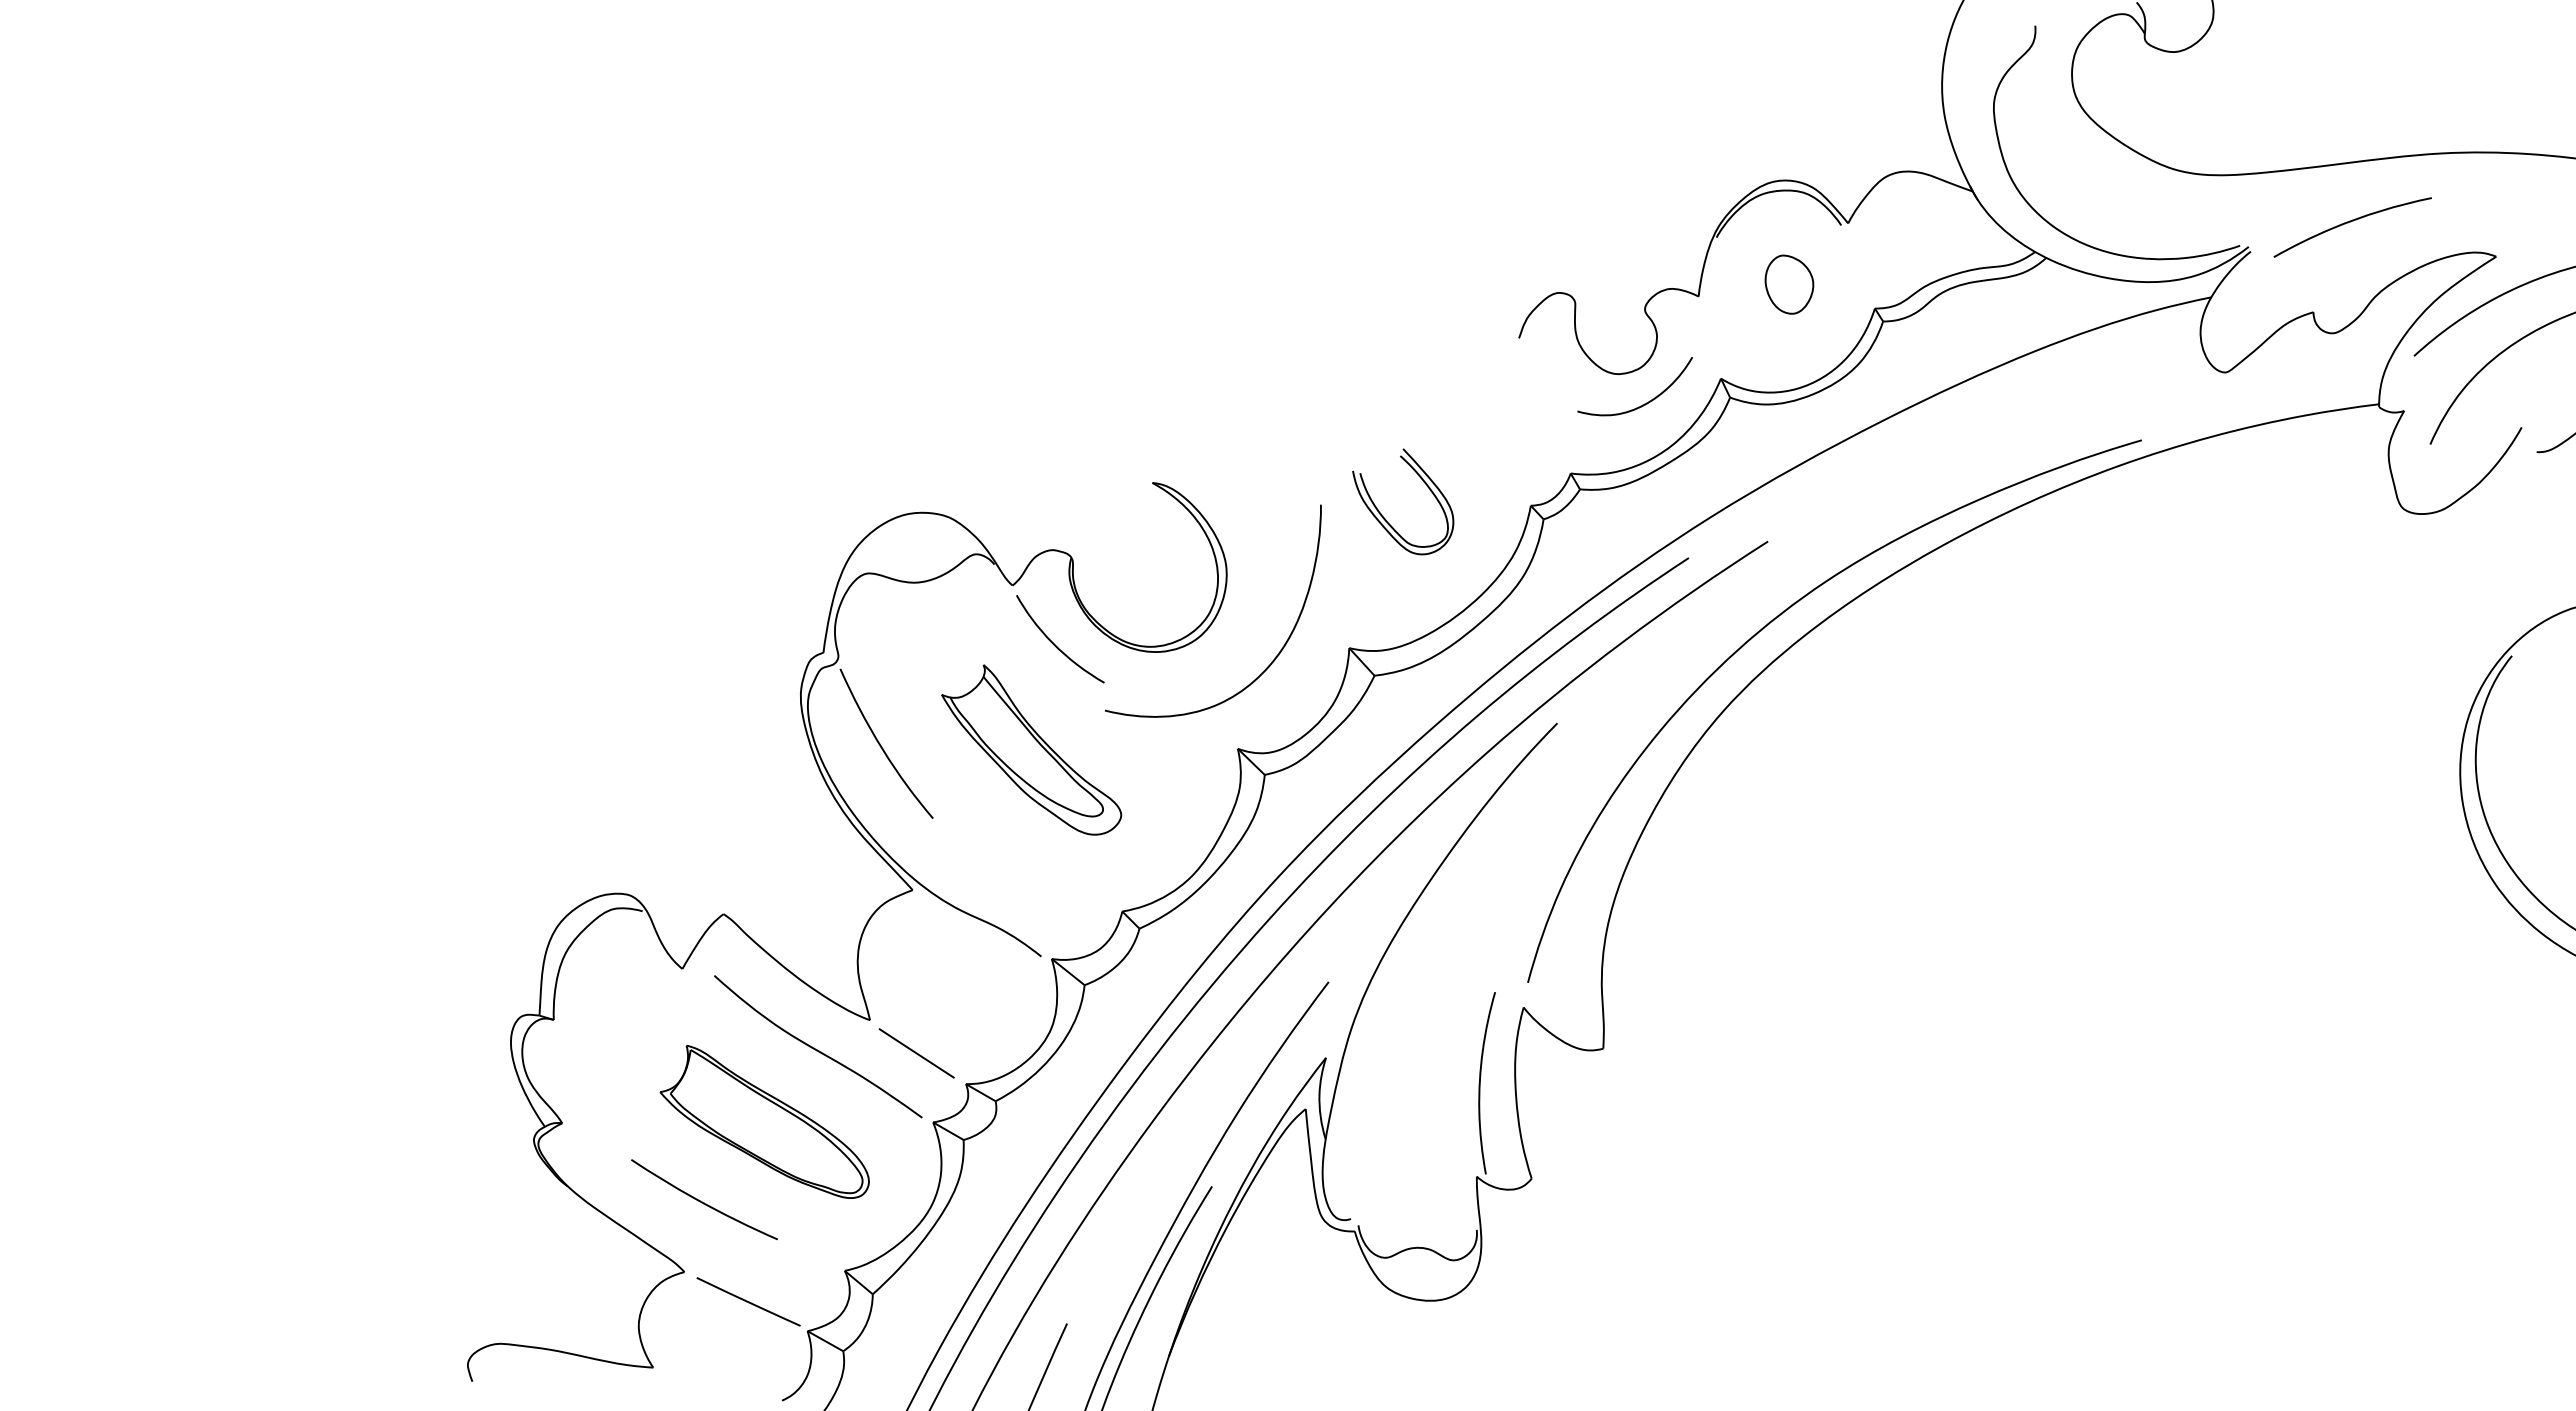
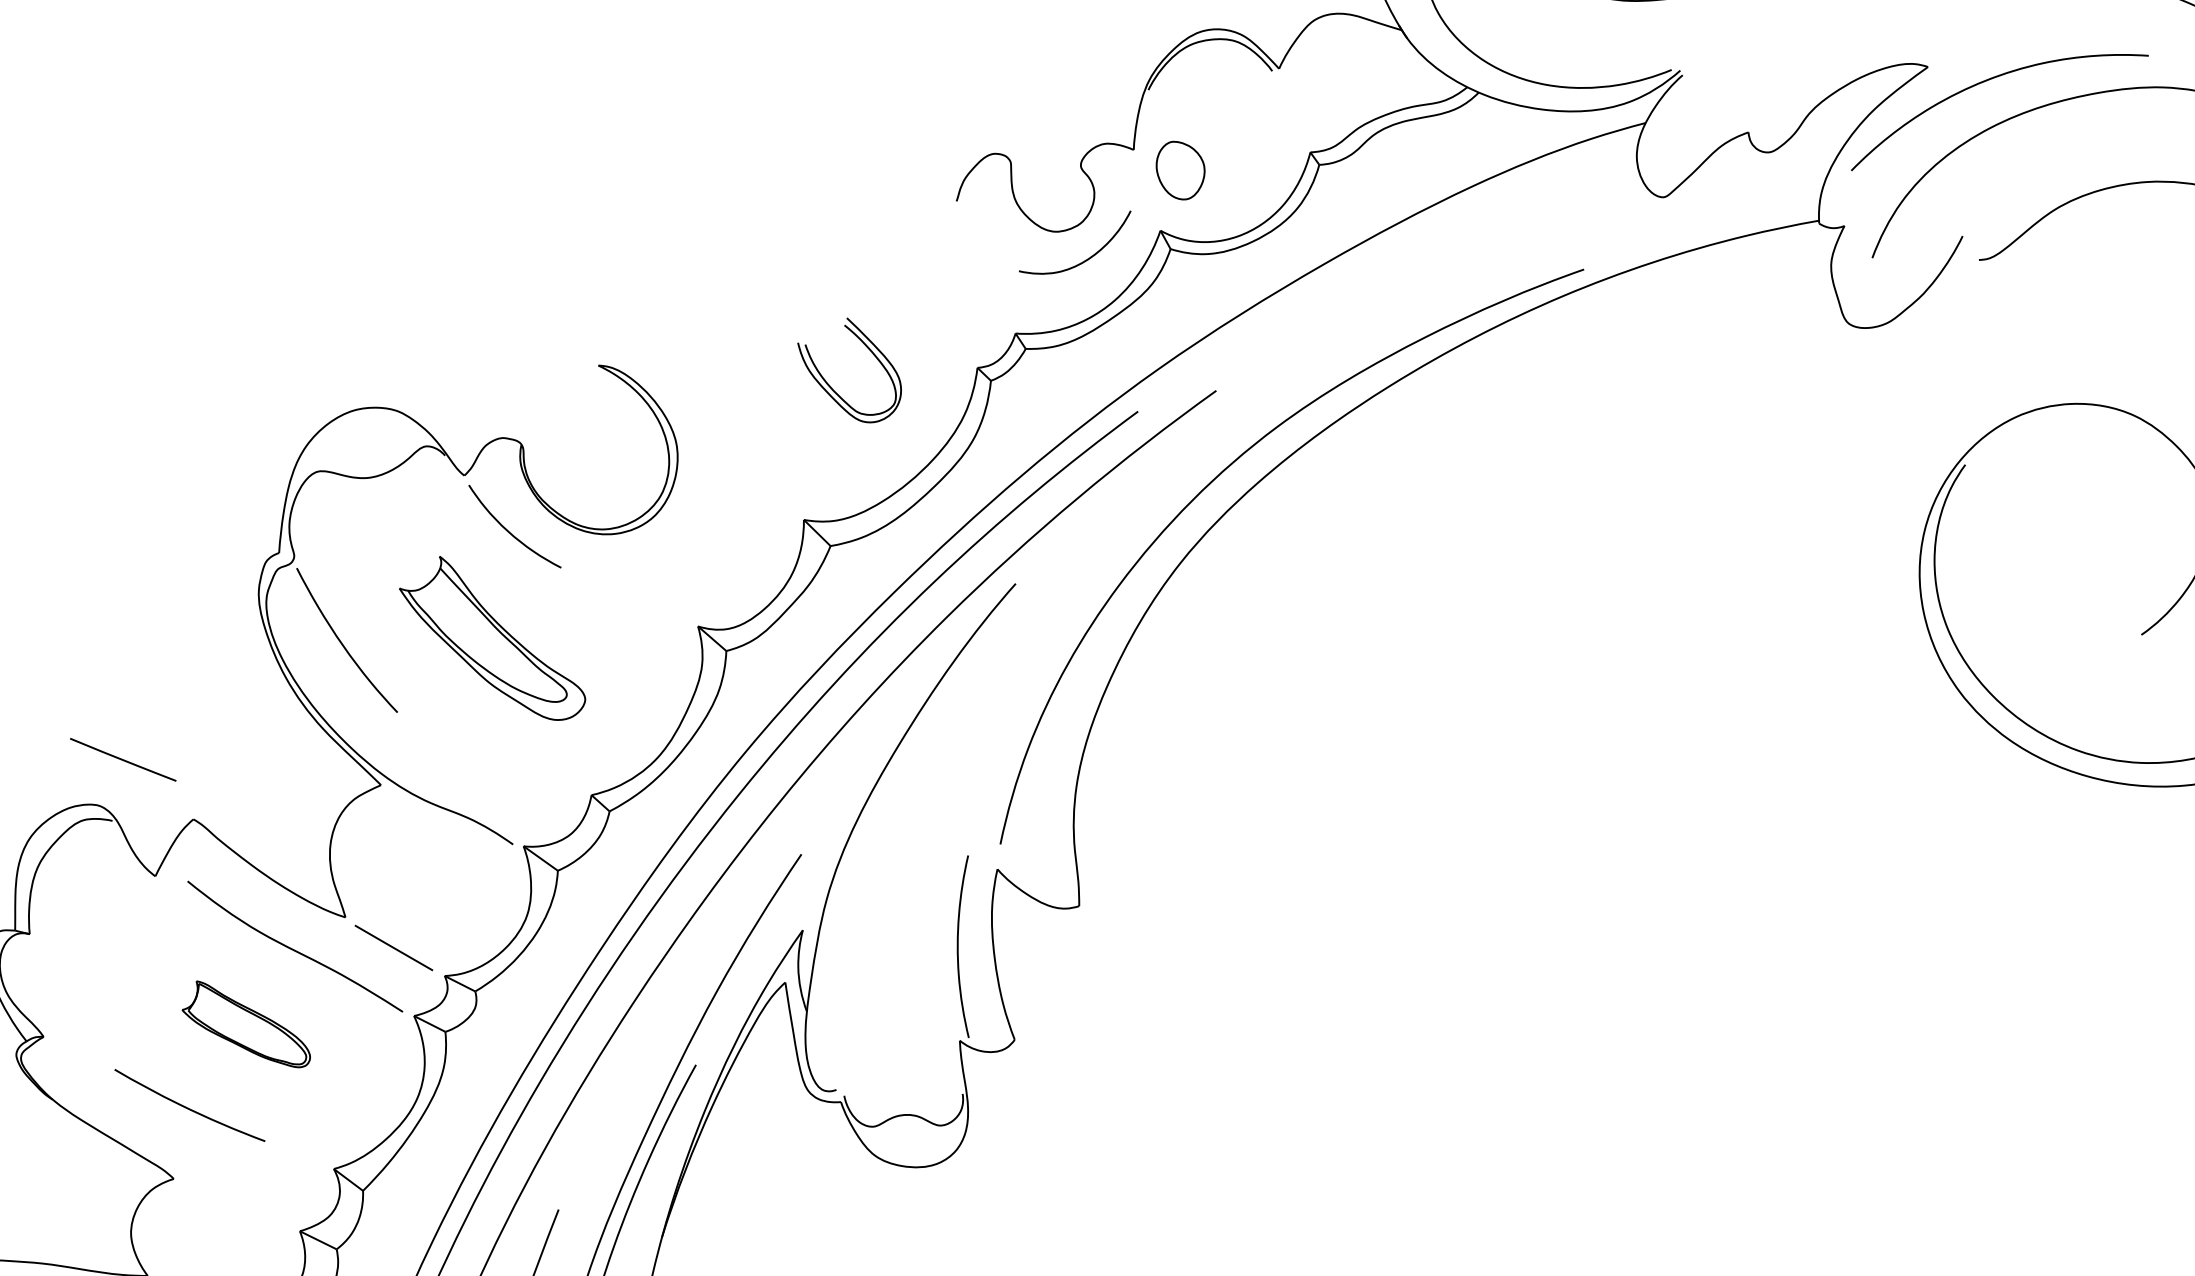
curve: (2350, 222) -> (1780, 40), removed
part: (1789, 284) -> (1180, 170), moved
curve: (1275, 656) -> (730, 532), removed
part: (764, 1121) -> (245, 1024), size x0.6
line: (748, 1301) -> (123, 759), moved

